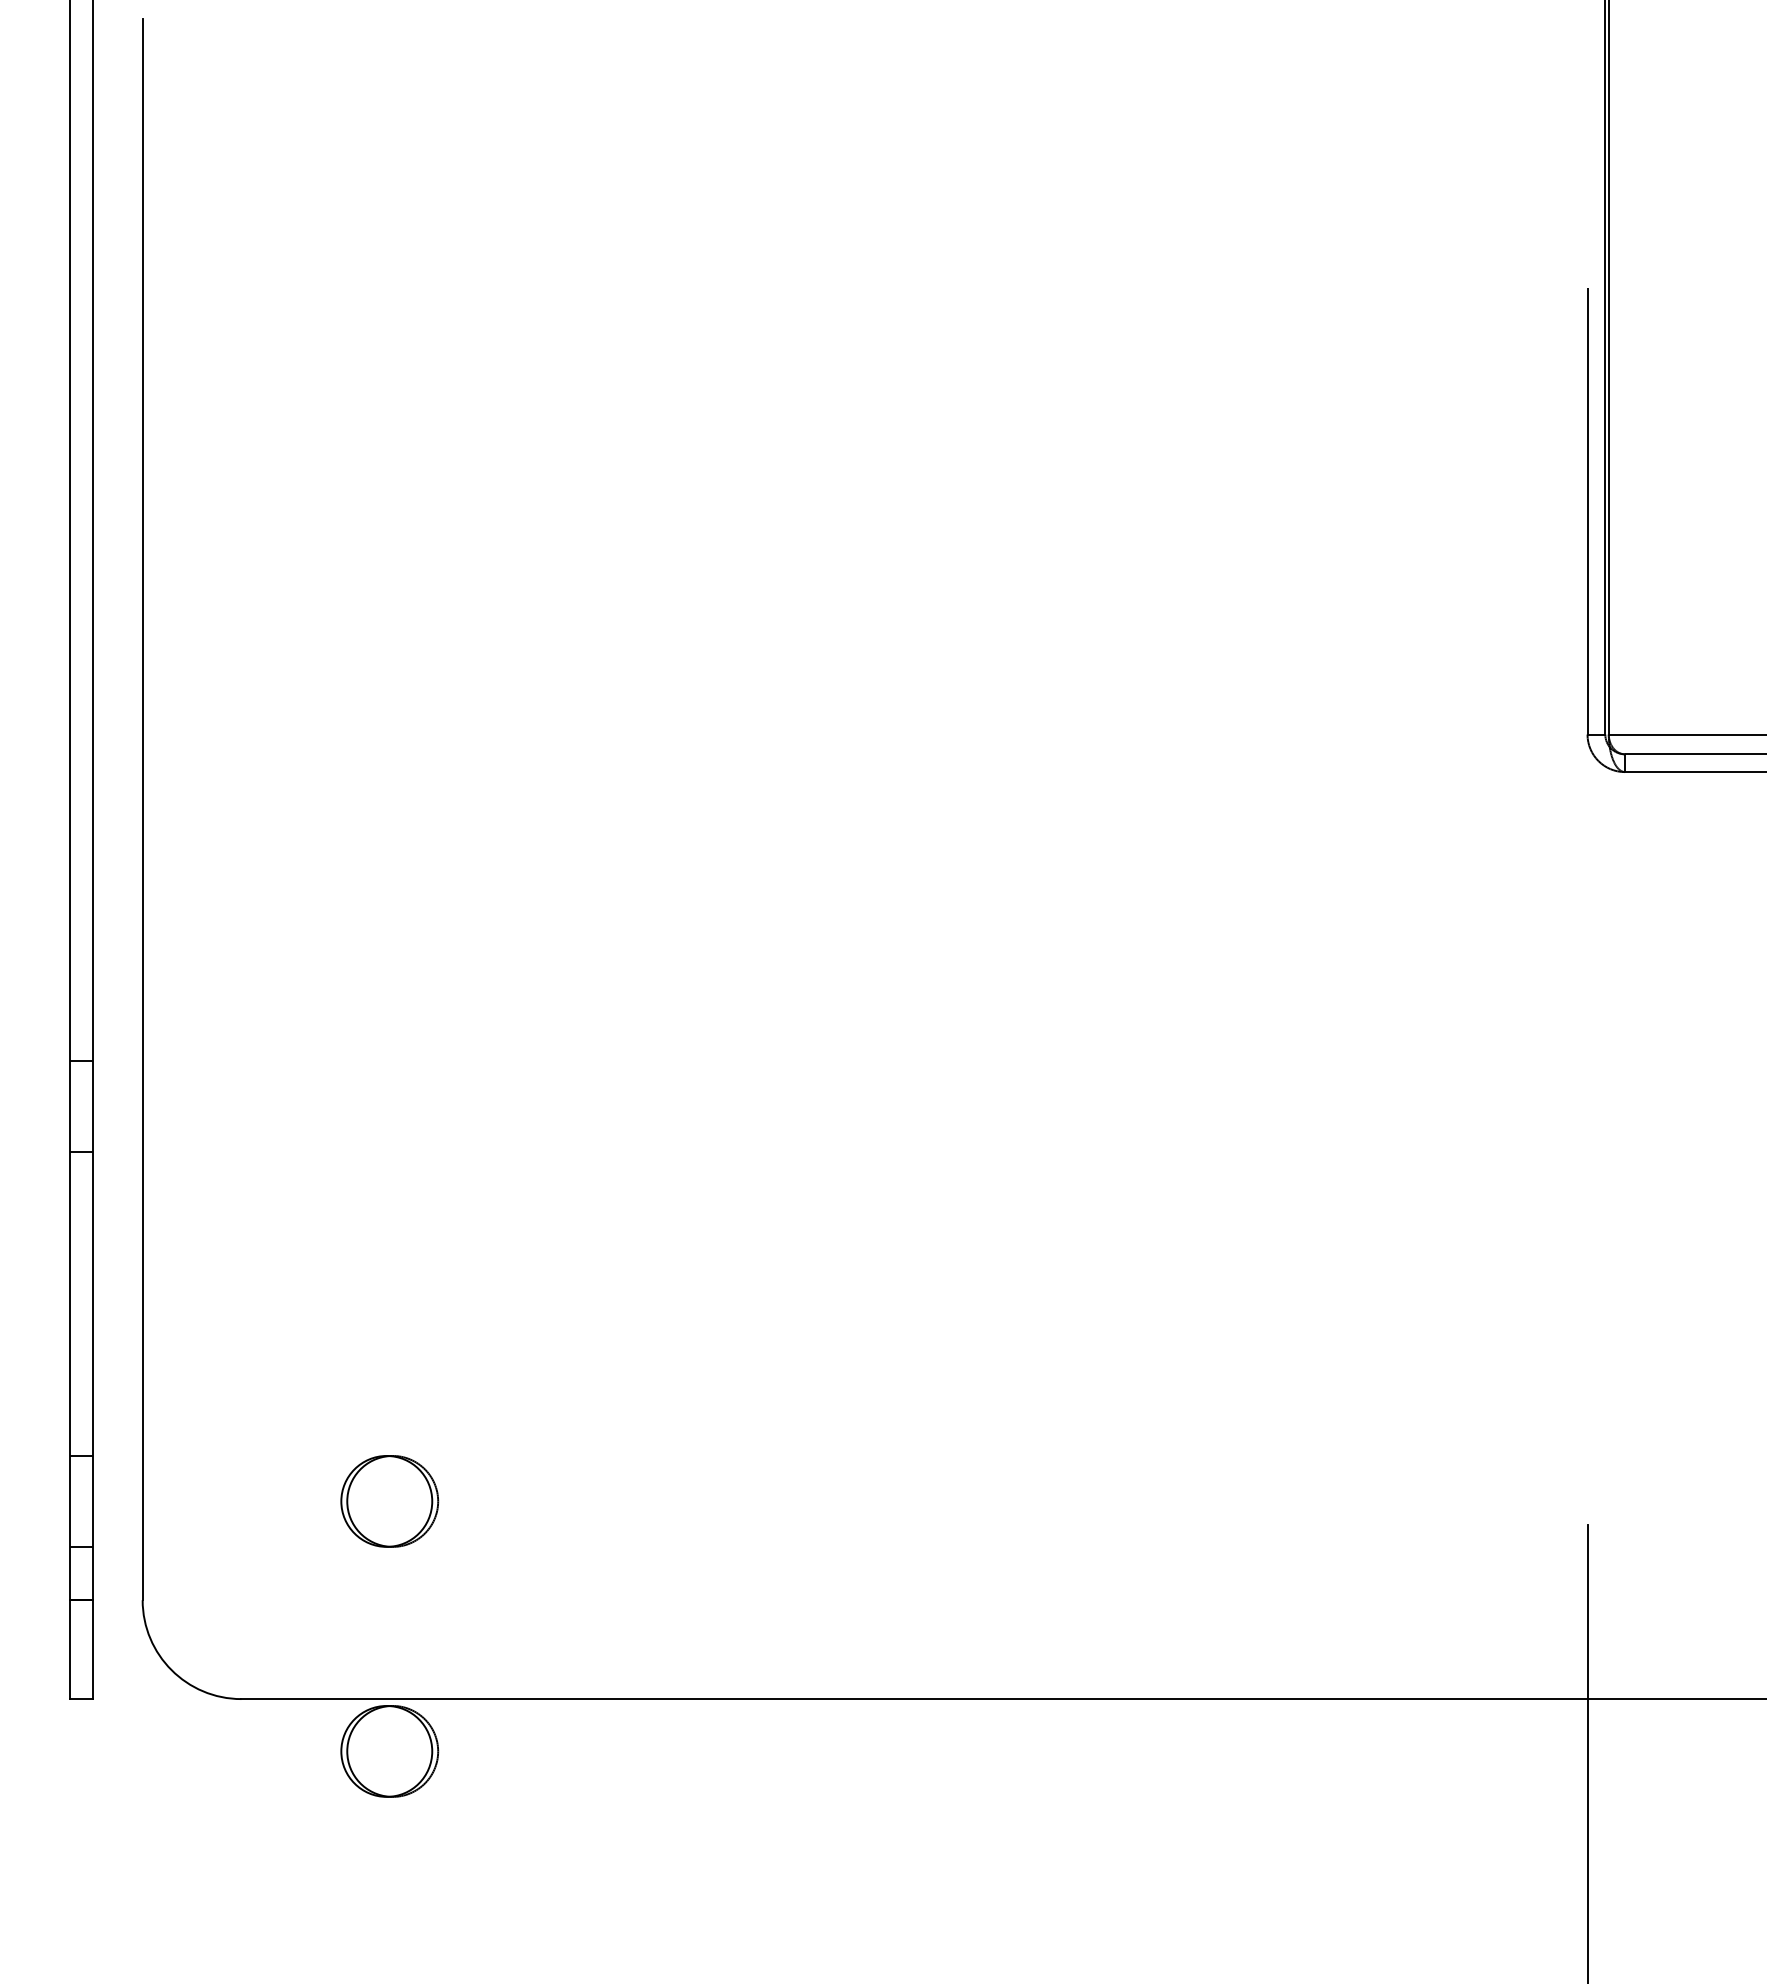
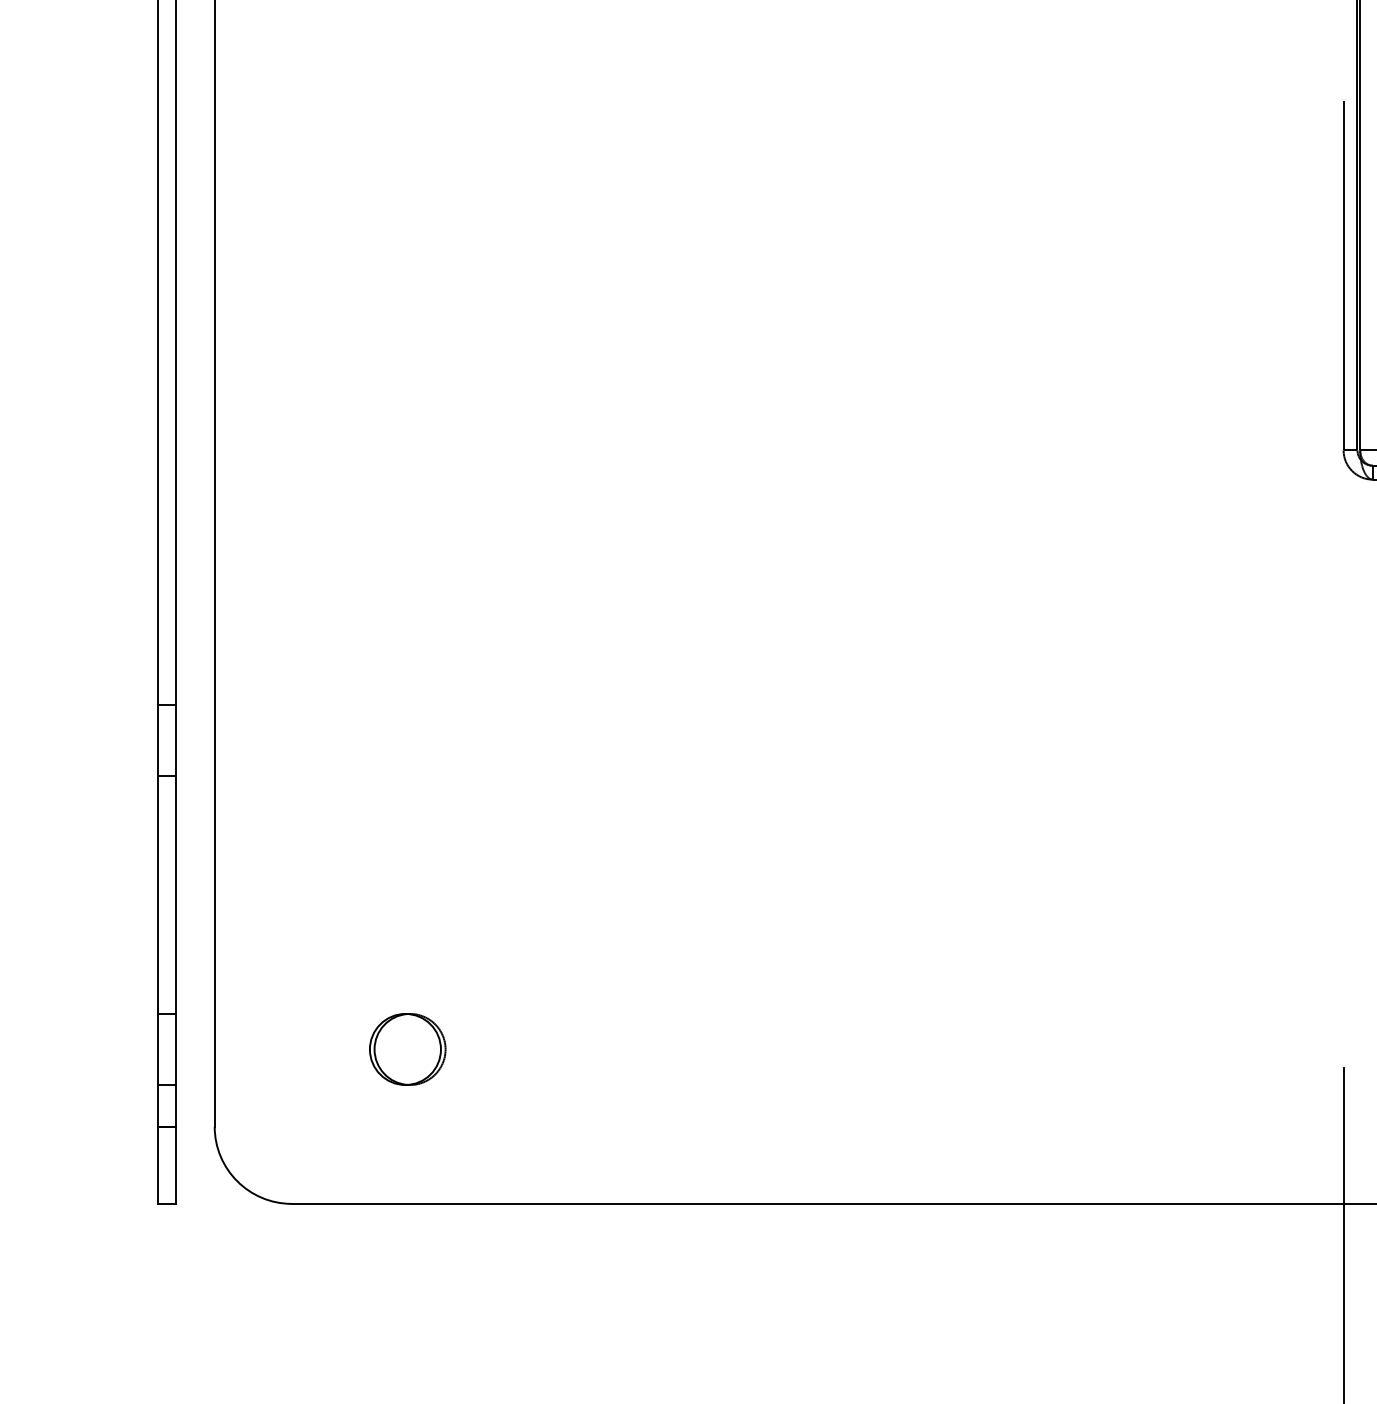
part: (389, 1751) -> (407, 1244), removed

